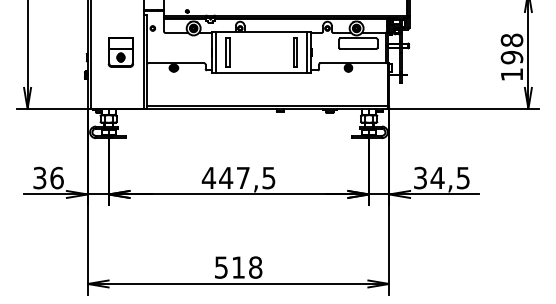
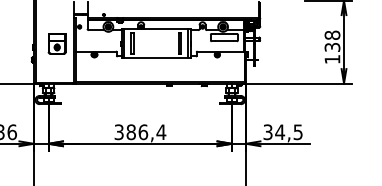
text: (511, 57) -> (332, 47), 198 -> 138
text: (238, 177) -> (139, 131), 447,5 -> 386,4

